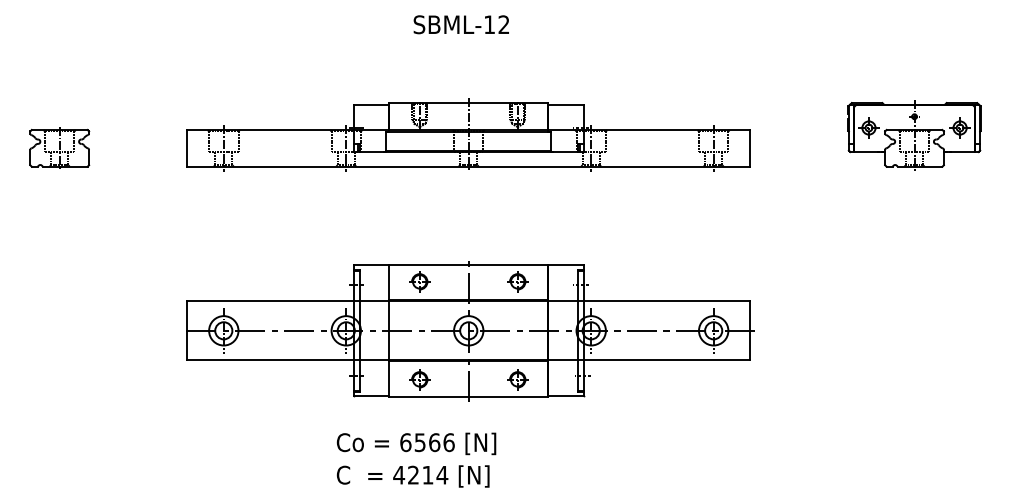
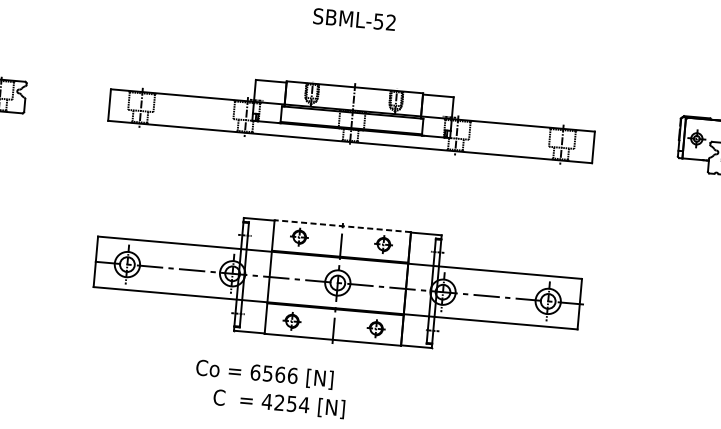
text: (489, 24) -> (378, 21), SBML-12 -> SBML-52
line: (468, 264) -> (342, 226), solid -> dashed
text: (416, 443) -> (264, 374), moved
text: (427, 475) -> (291, 404), 4214 -> 4254

